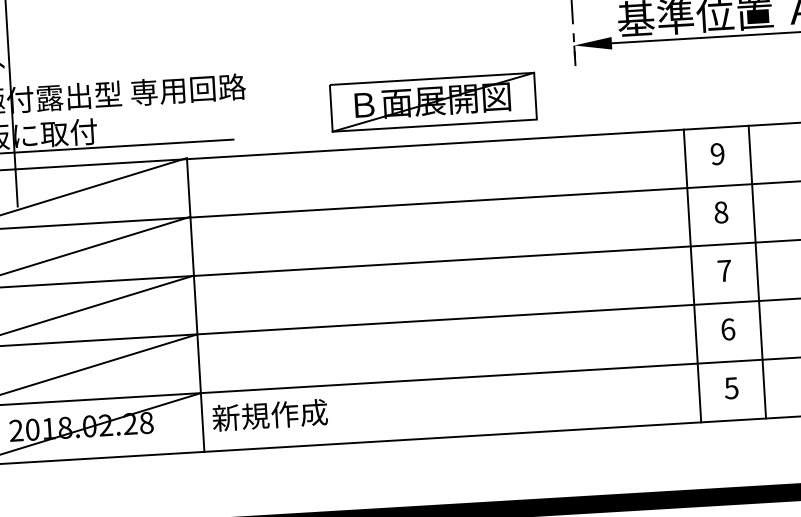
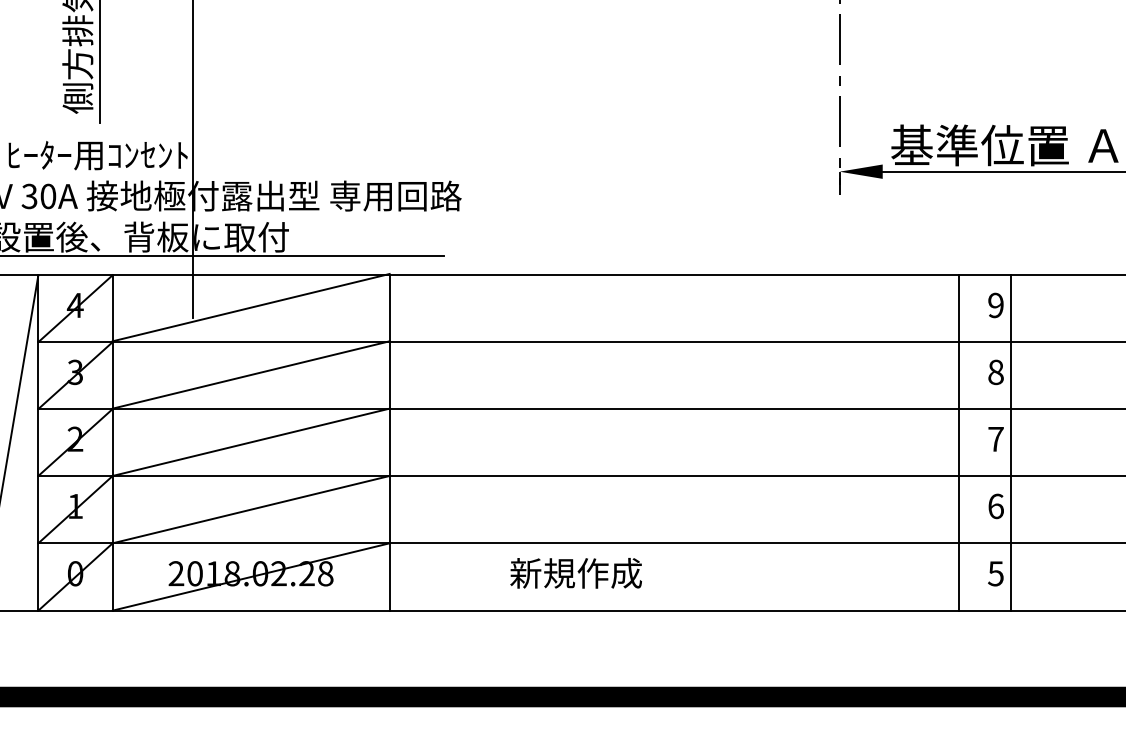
part: (433, 101) -> (674, 226), removed
line: (757, 271) -> (1011, 442), moved
text: (269, 415) -> (575, 573), moved

